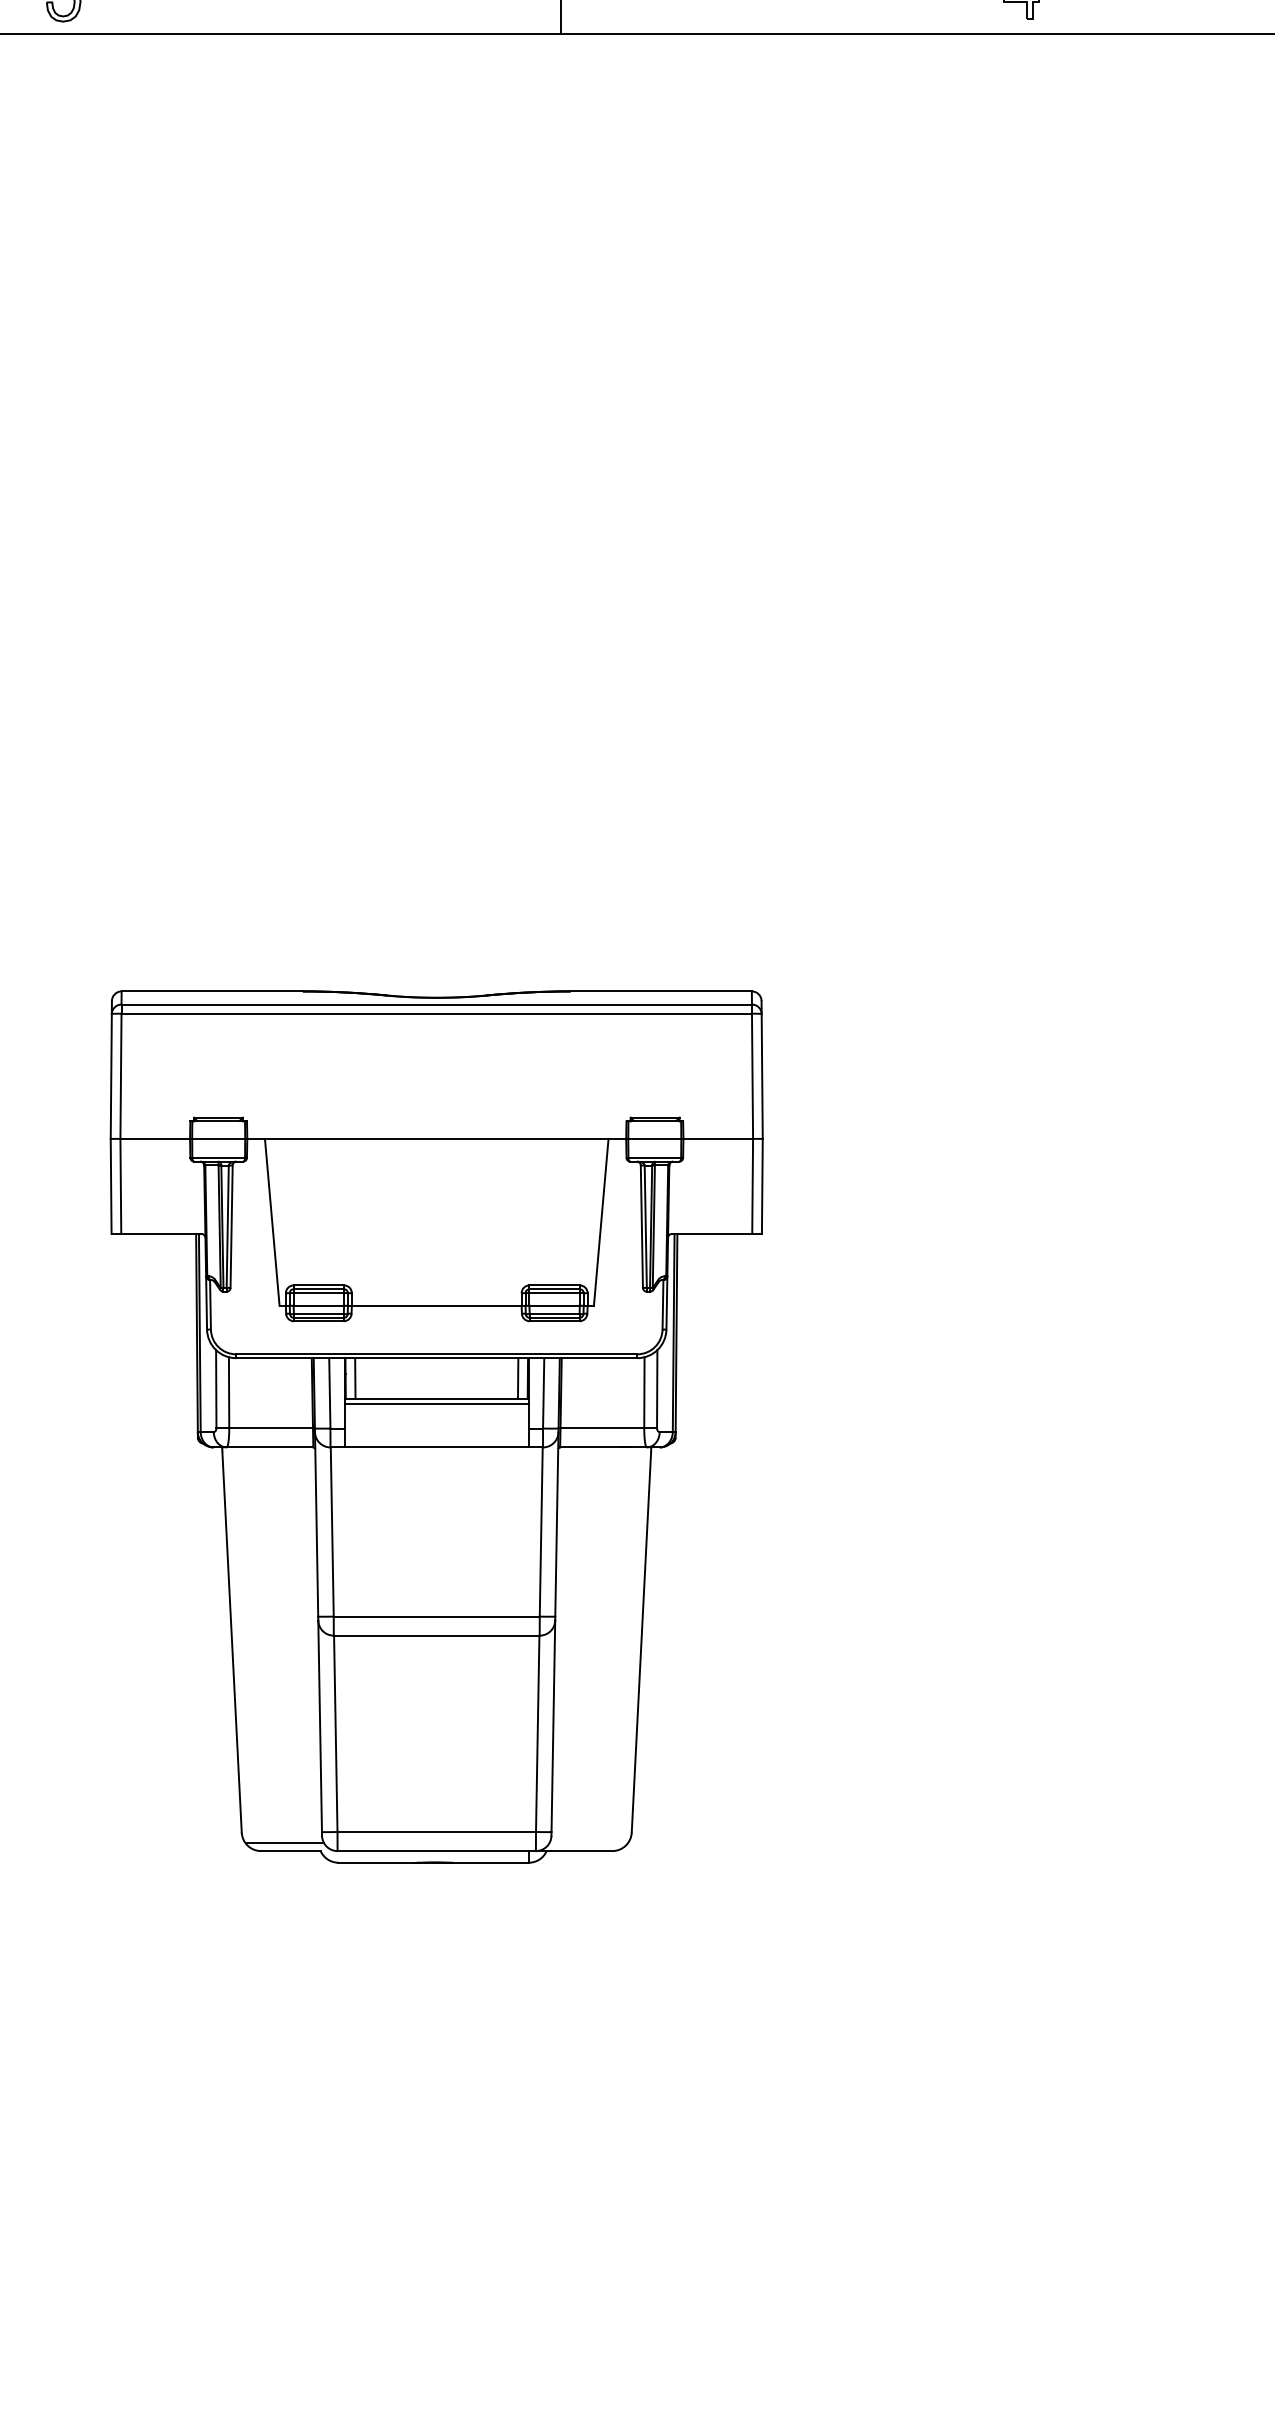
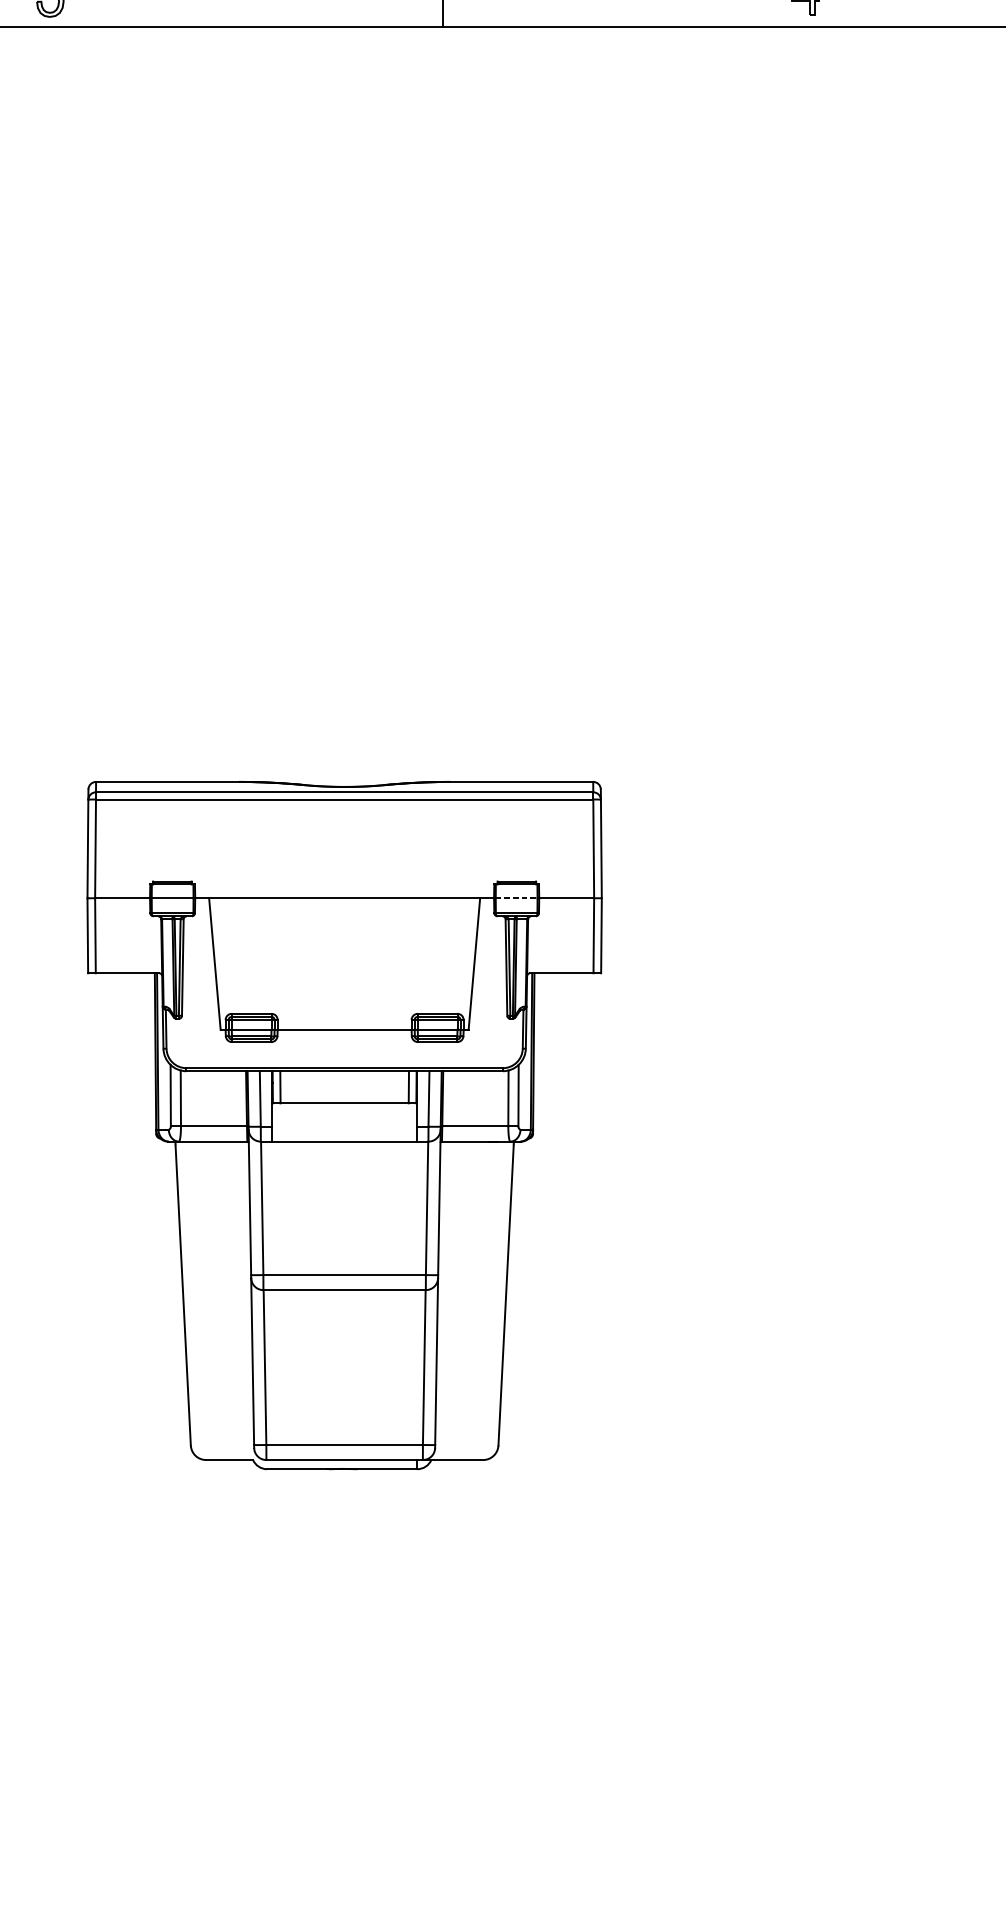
line: (654, 1138) -> (516, 897), solid -> dashed
line: (436, 1404) -> (344, 1107), removed
line: (284, 1843) -> (224, 1454), removed

